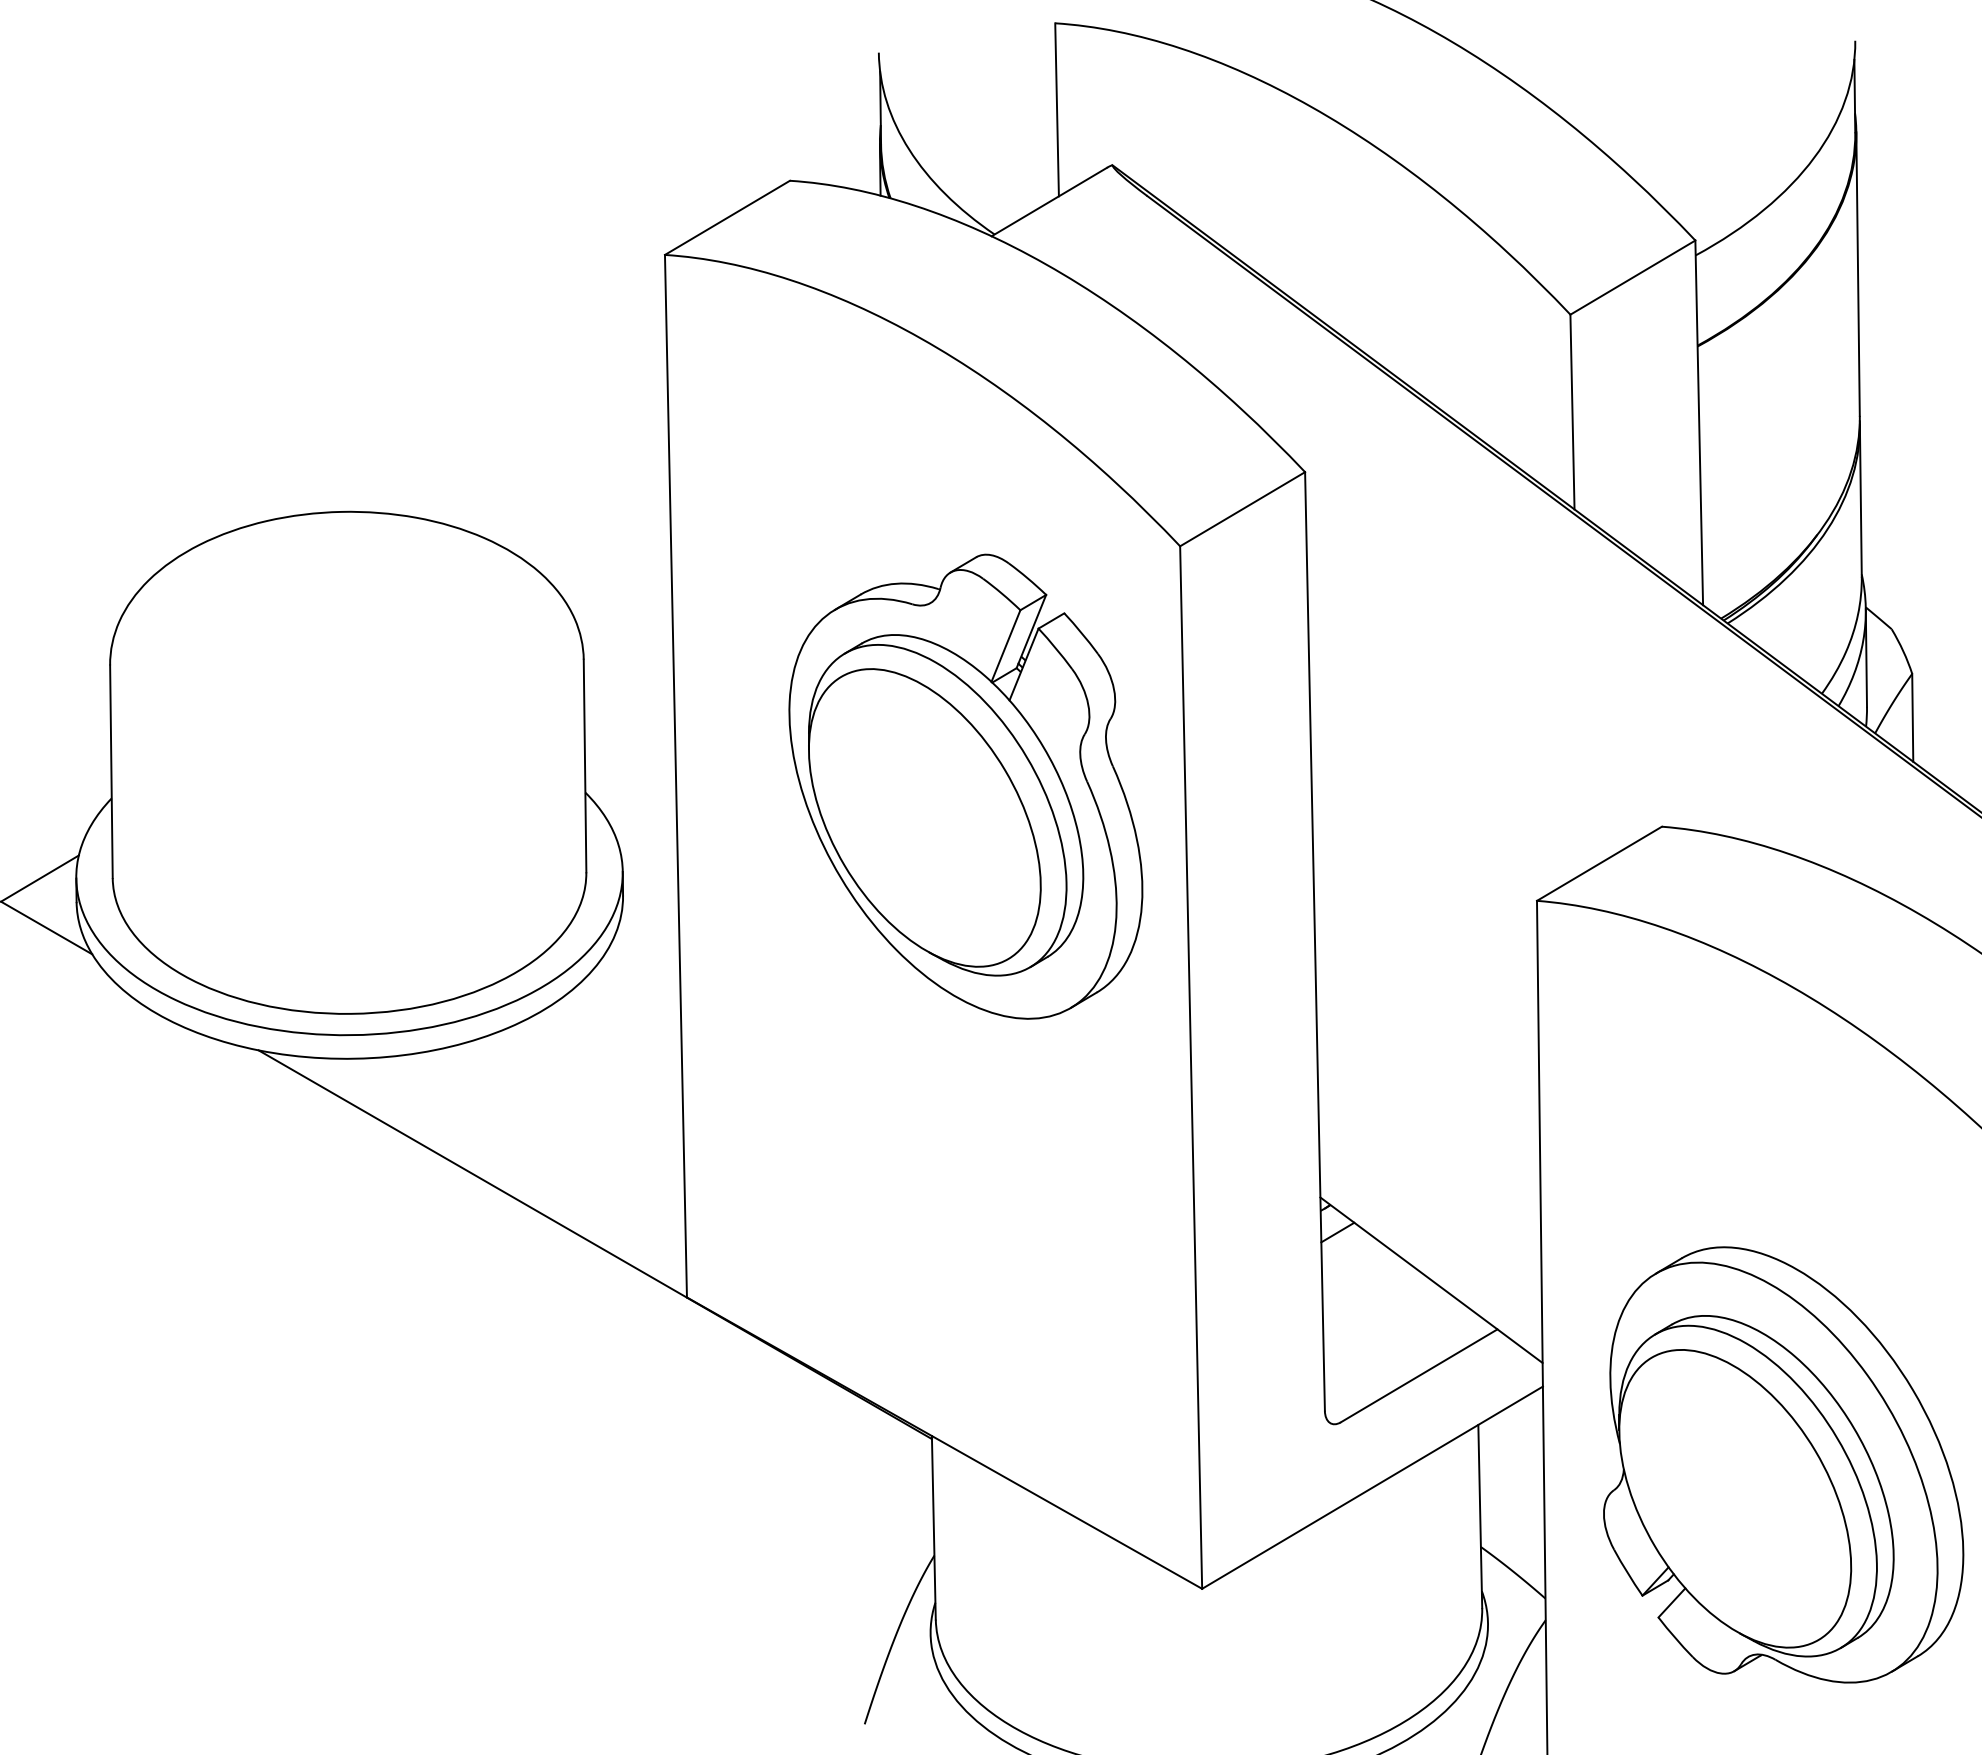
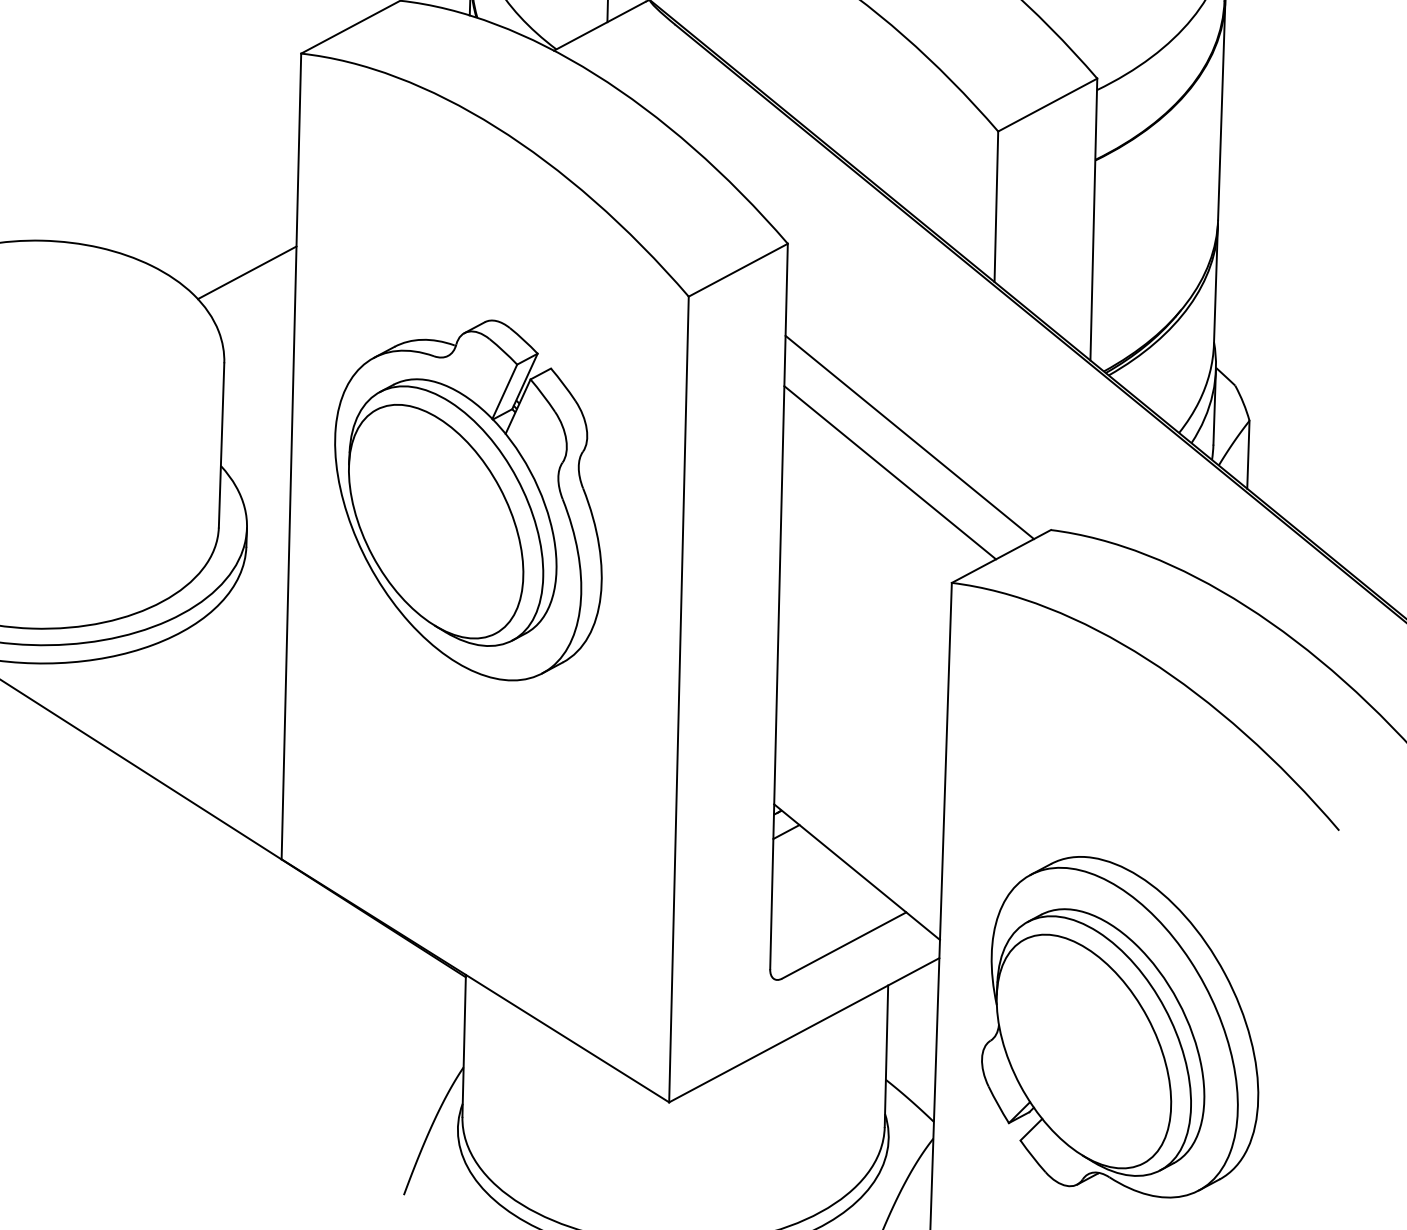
line: (607, 541) -> (246, 272), added
line: (1473, 715) -> (909, 437), added
line: (1450, 761) -> (889, 472), added
part: (965, 786) -> (468, 498), moved

